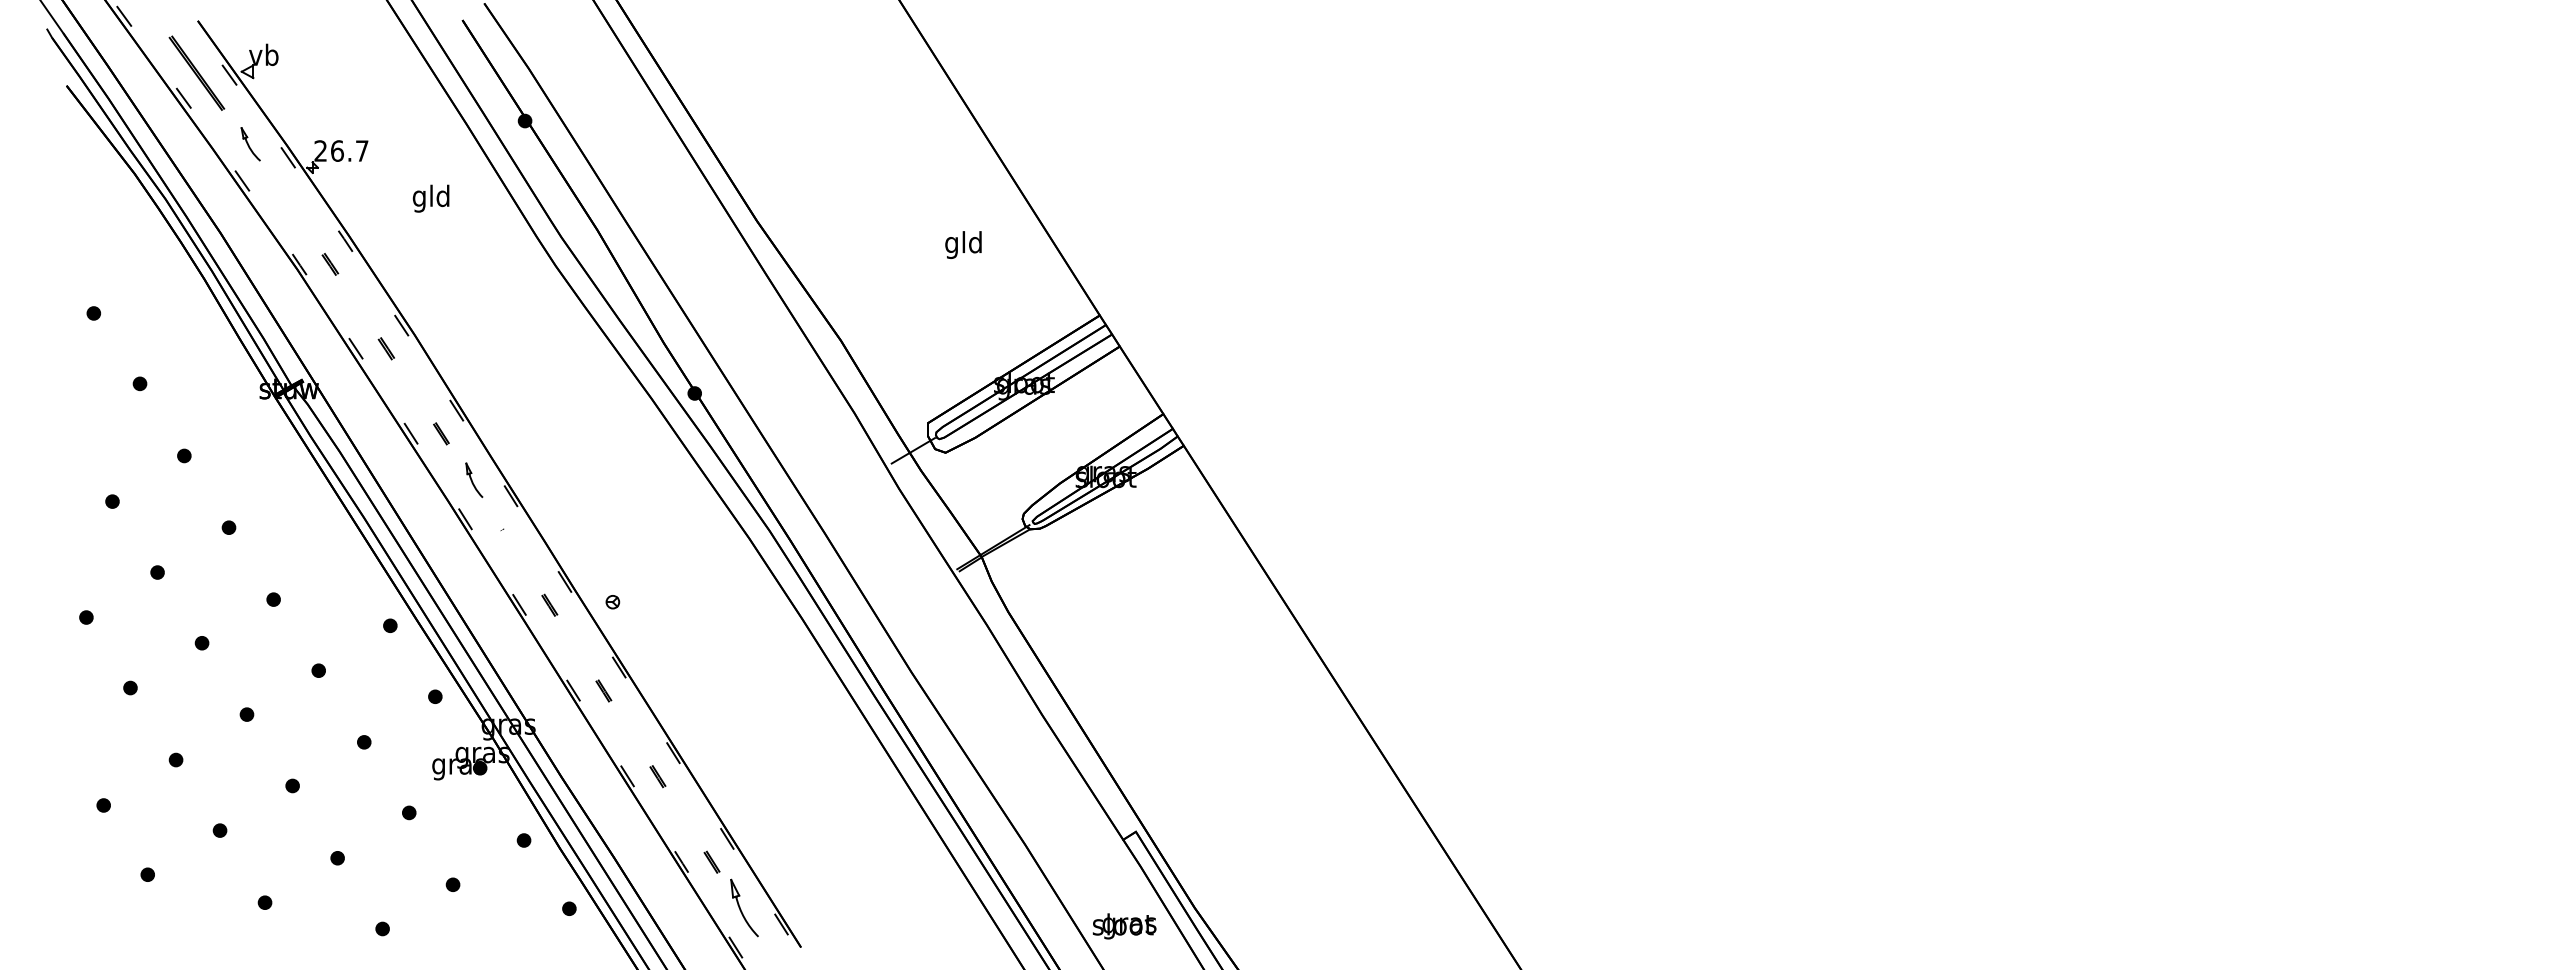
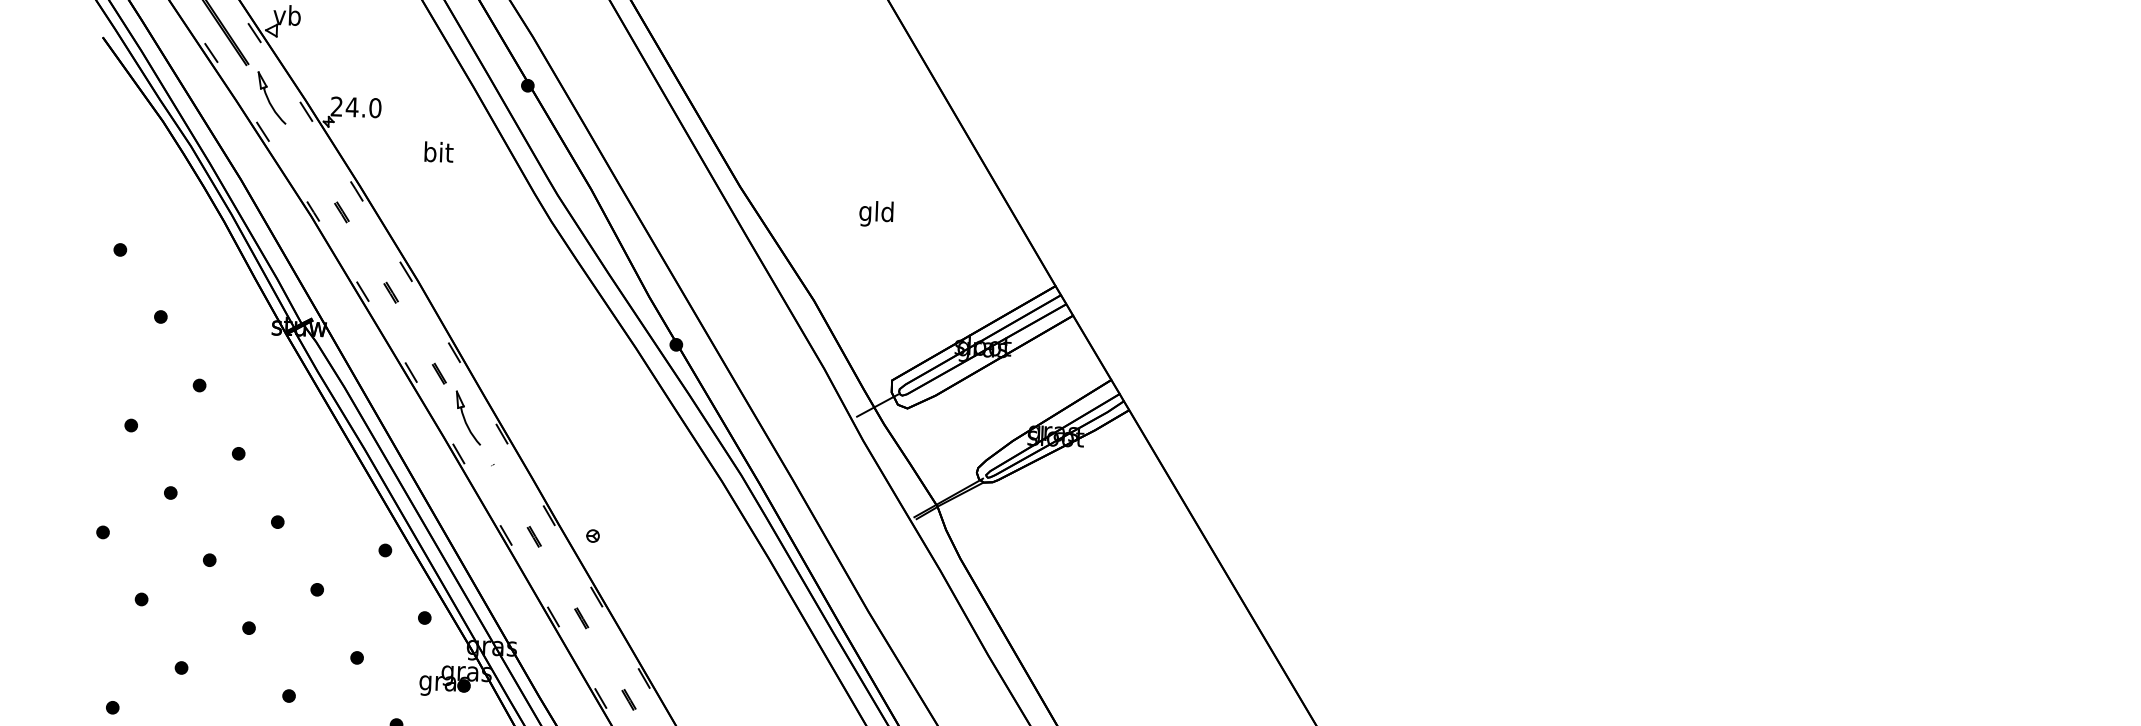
part: (250, 144) -> (271, 98), size x1.67
text: (349, 150) -> (363, 107), 26.7 -> 24.0
text: (430, 198) -> (437, 154), gld -> bit
text: (963, 244) -> (876, 213), moved
part: (474, 480) -> (468, 418), size x1.67

